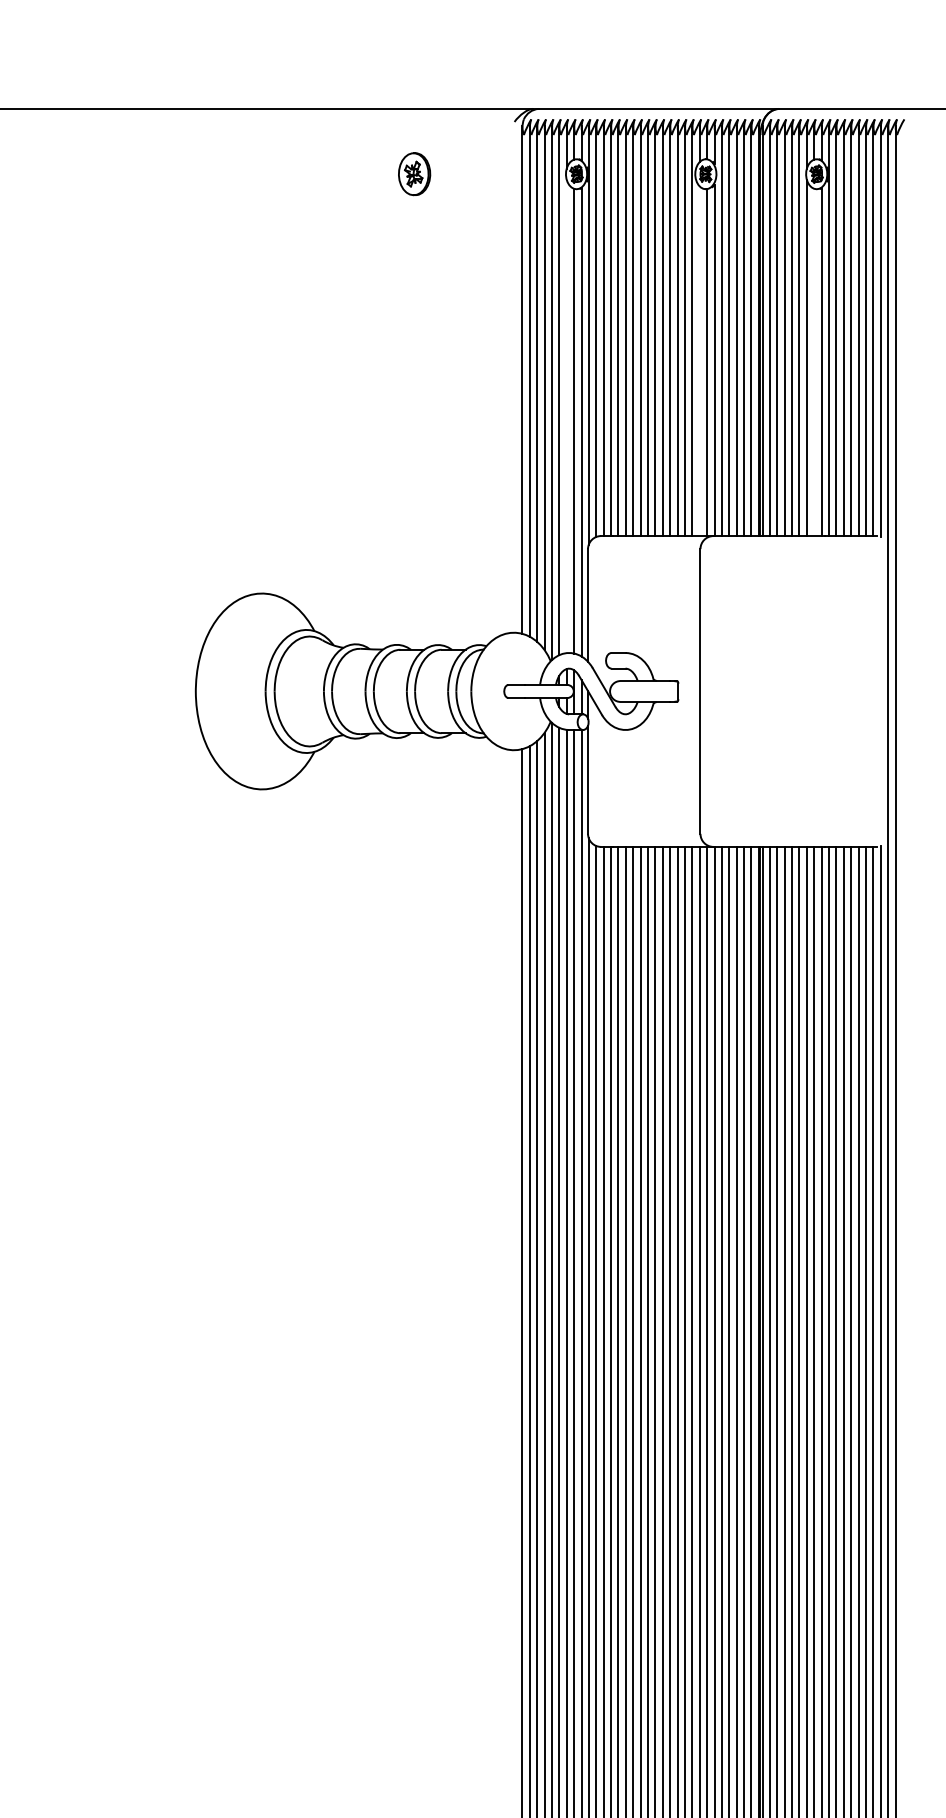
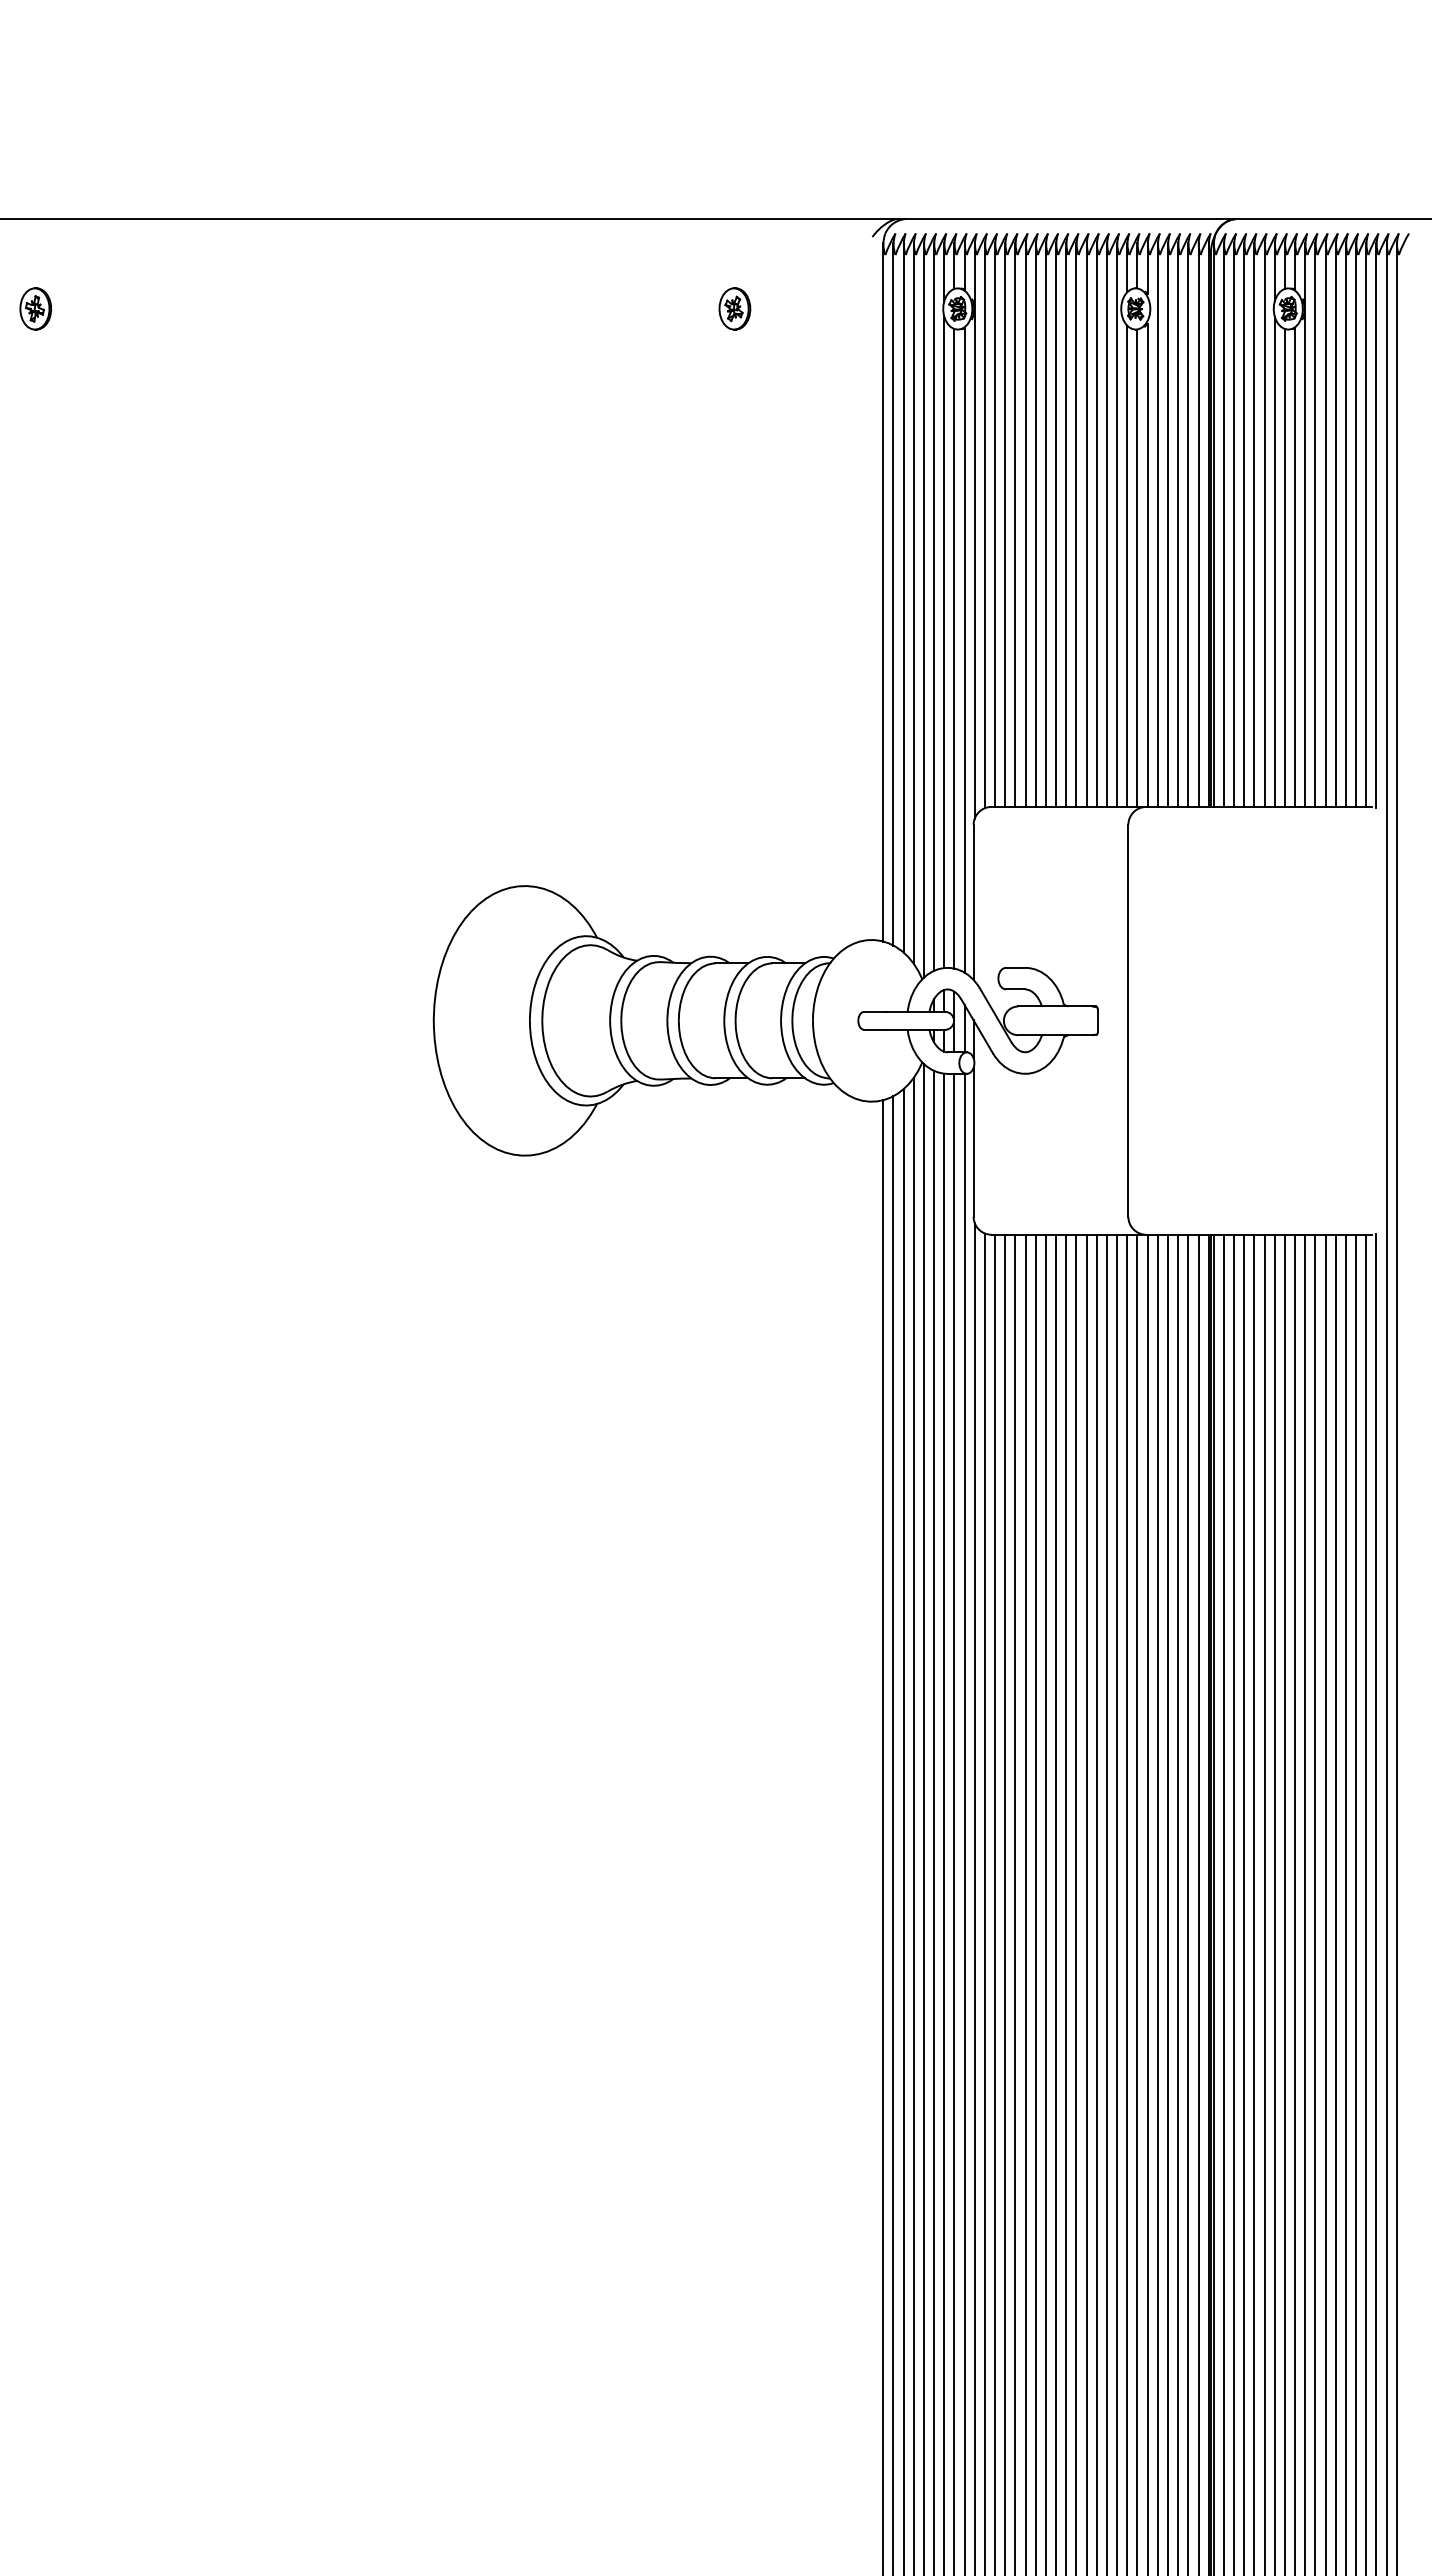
part: (414, 173) -> (734, 308), size x0.71
line: (699, 360) -> (1127, 565), added
line: (813, 362) -> (1284, 567), added
line: (566, 416) -> (944, 642), added

